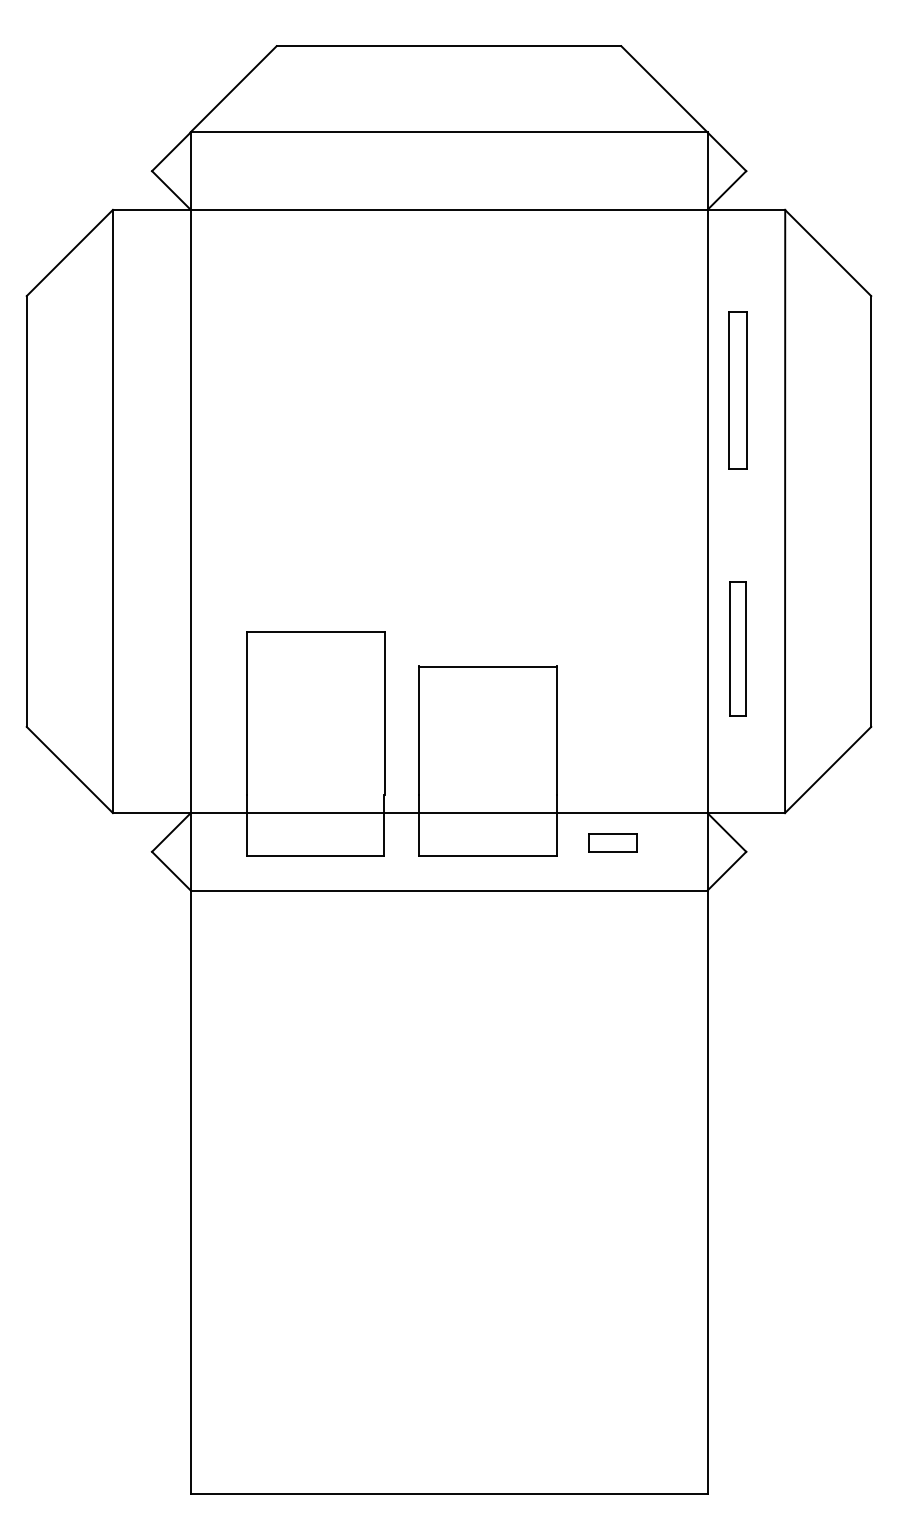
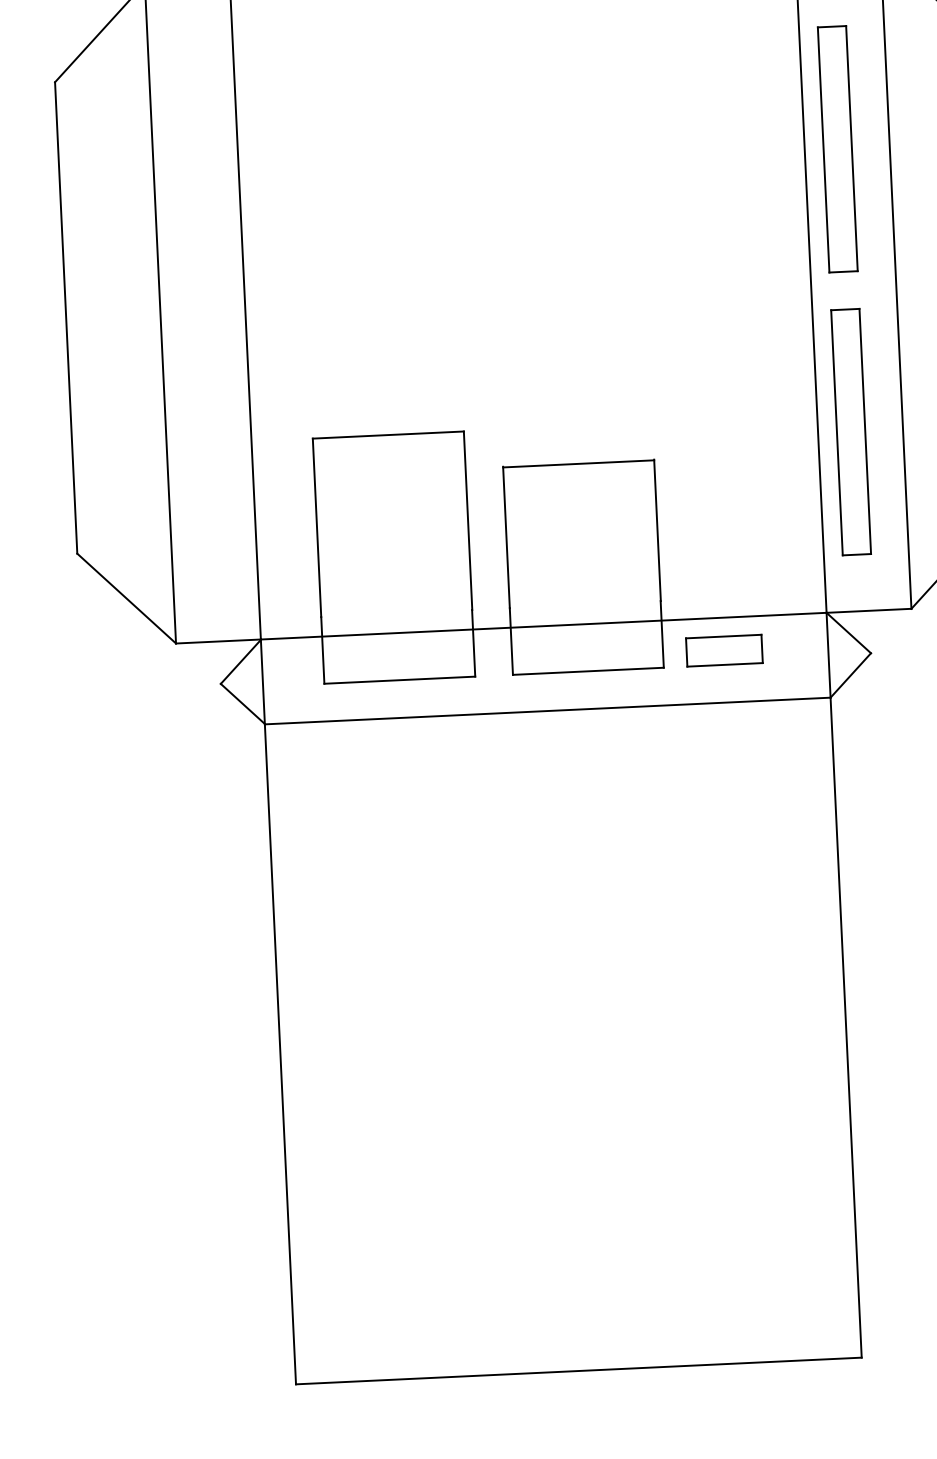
part: (737, 390) -> (837, 148), size x1.43
part: (737, 648) -> (850, 431), size x1.67
part: (612, 842) -> (724, 649), size x1.43

